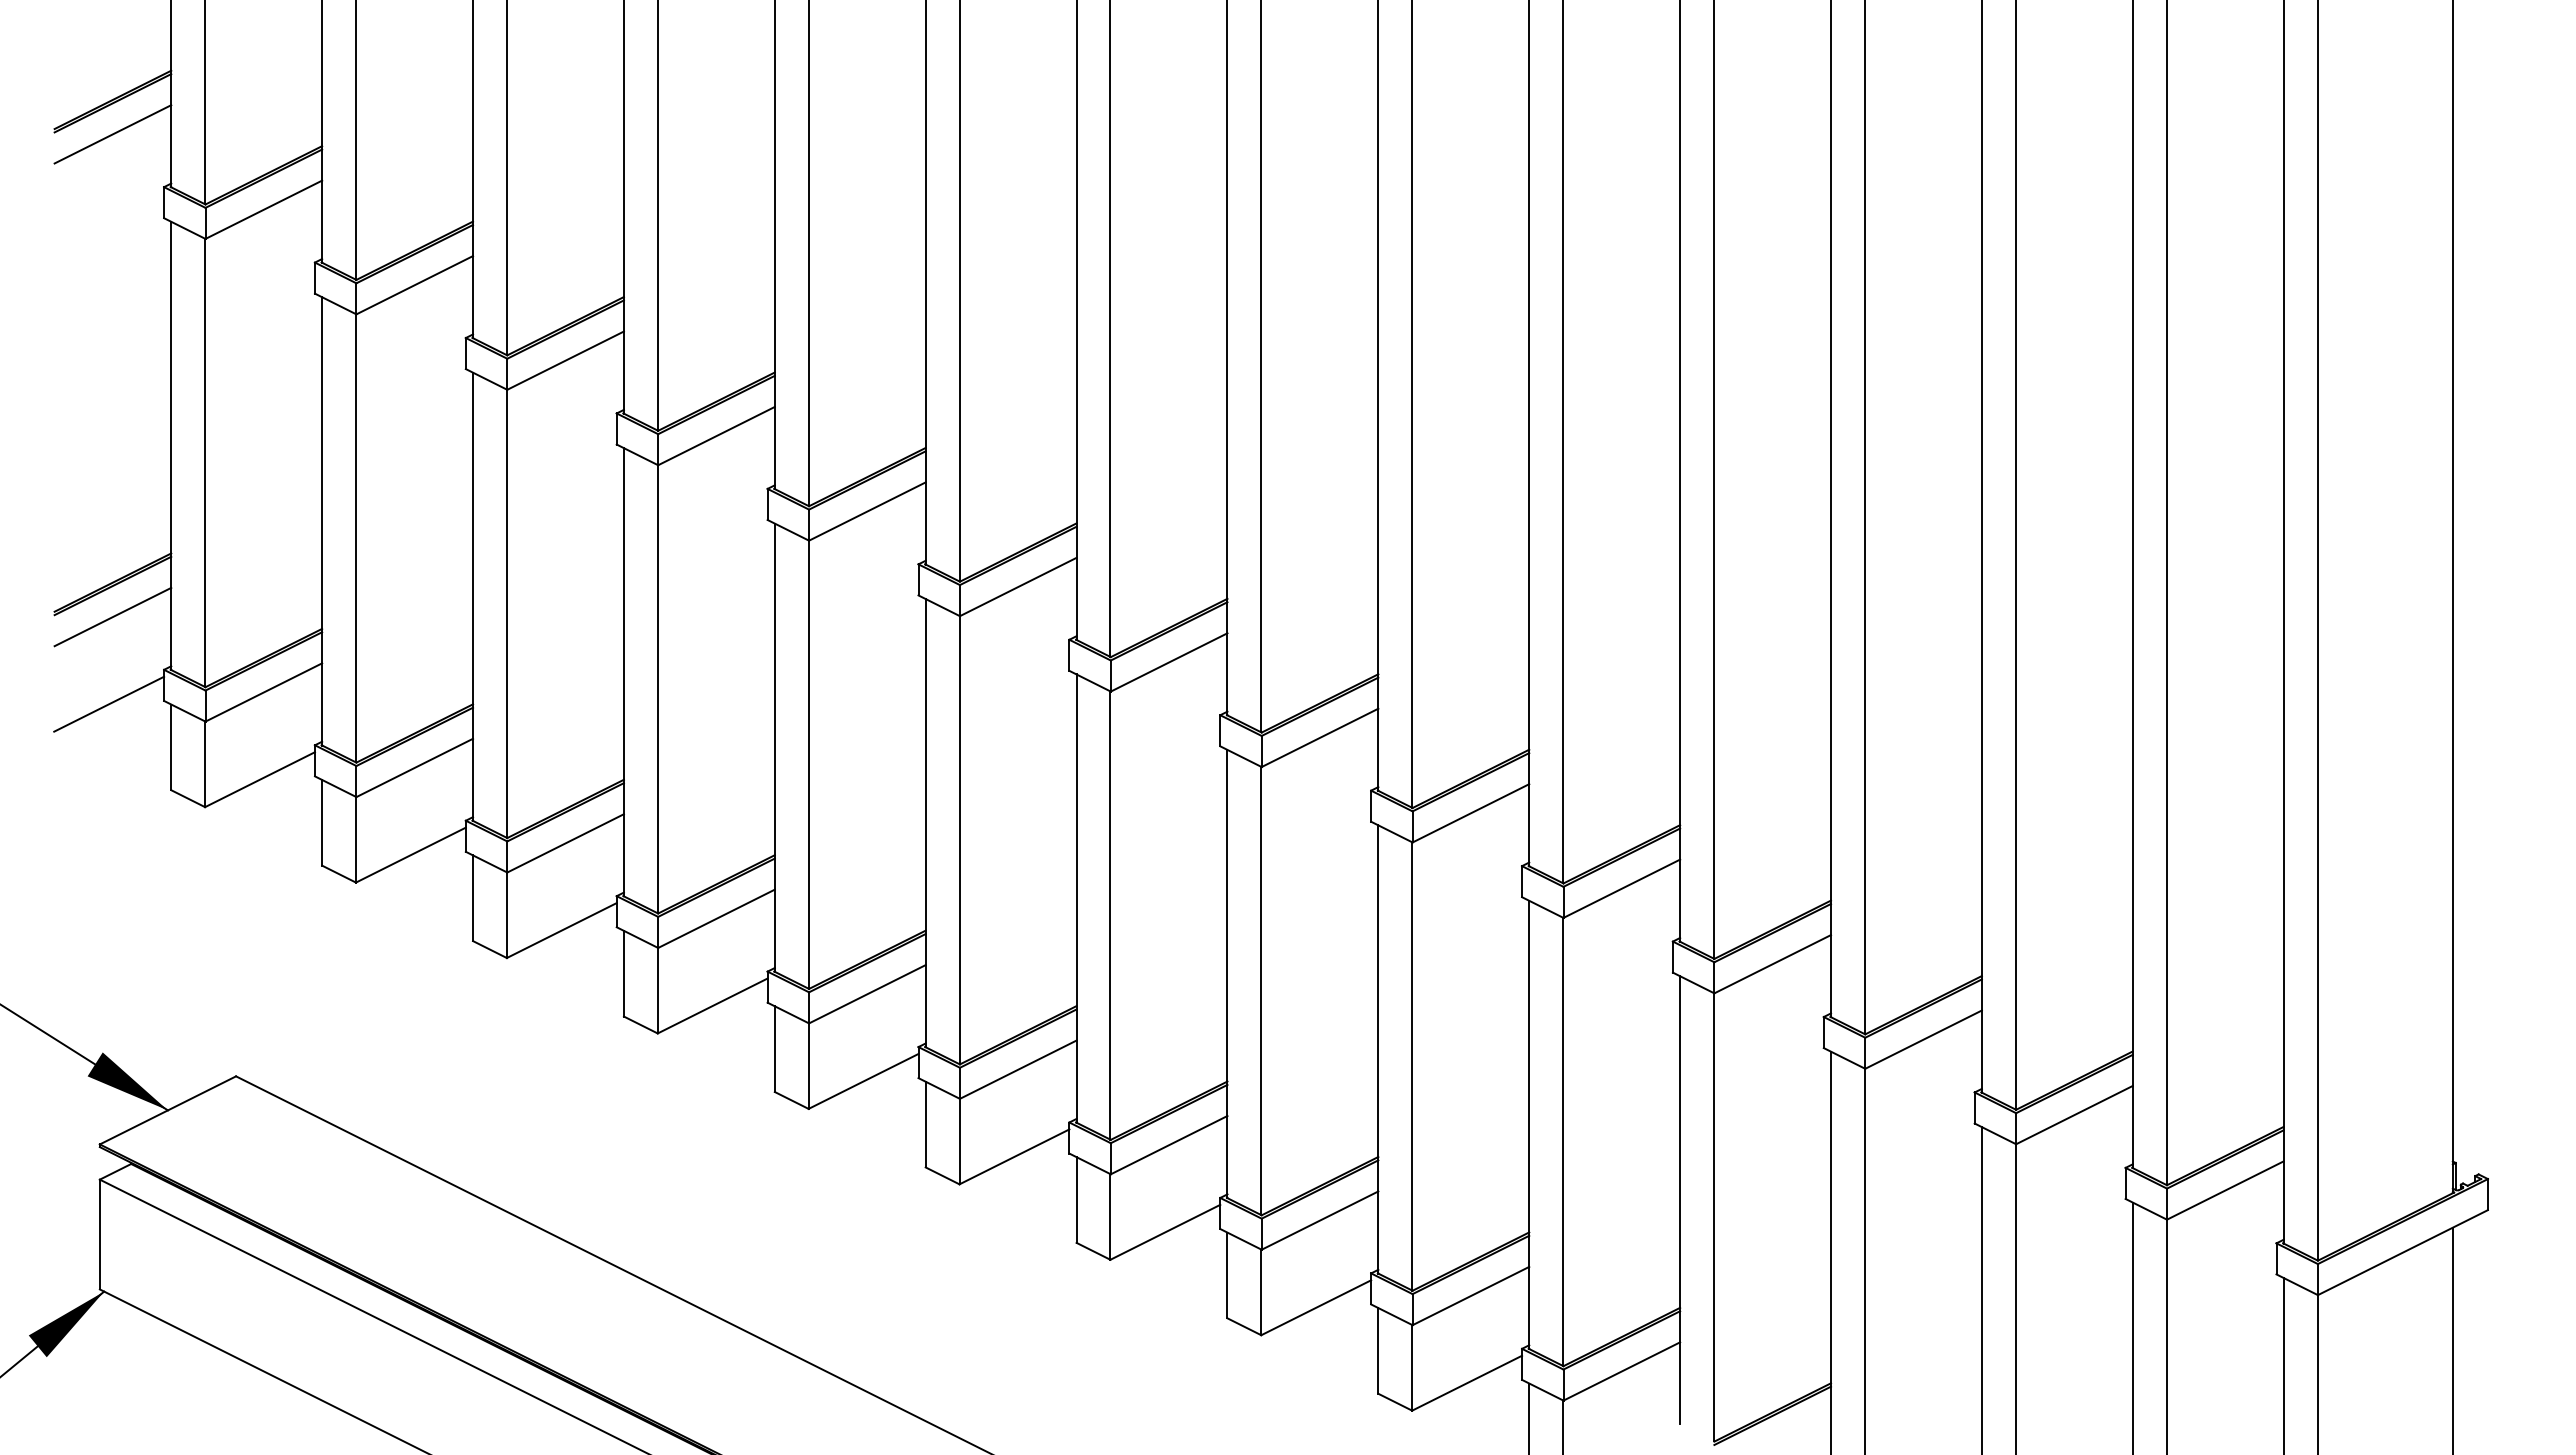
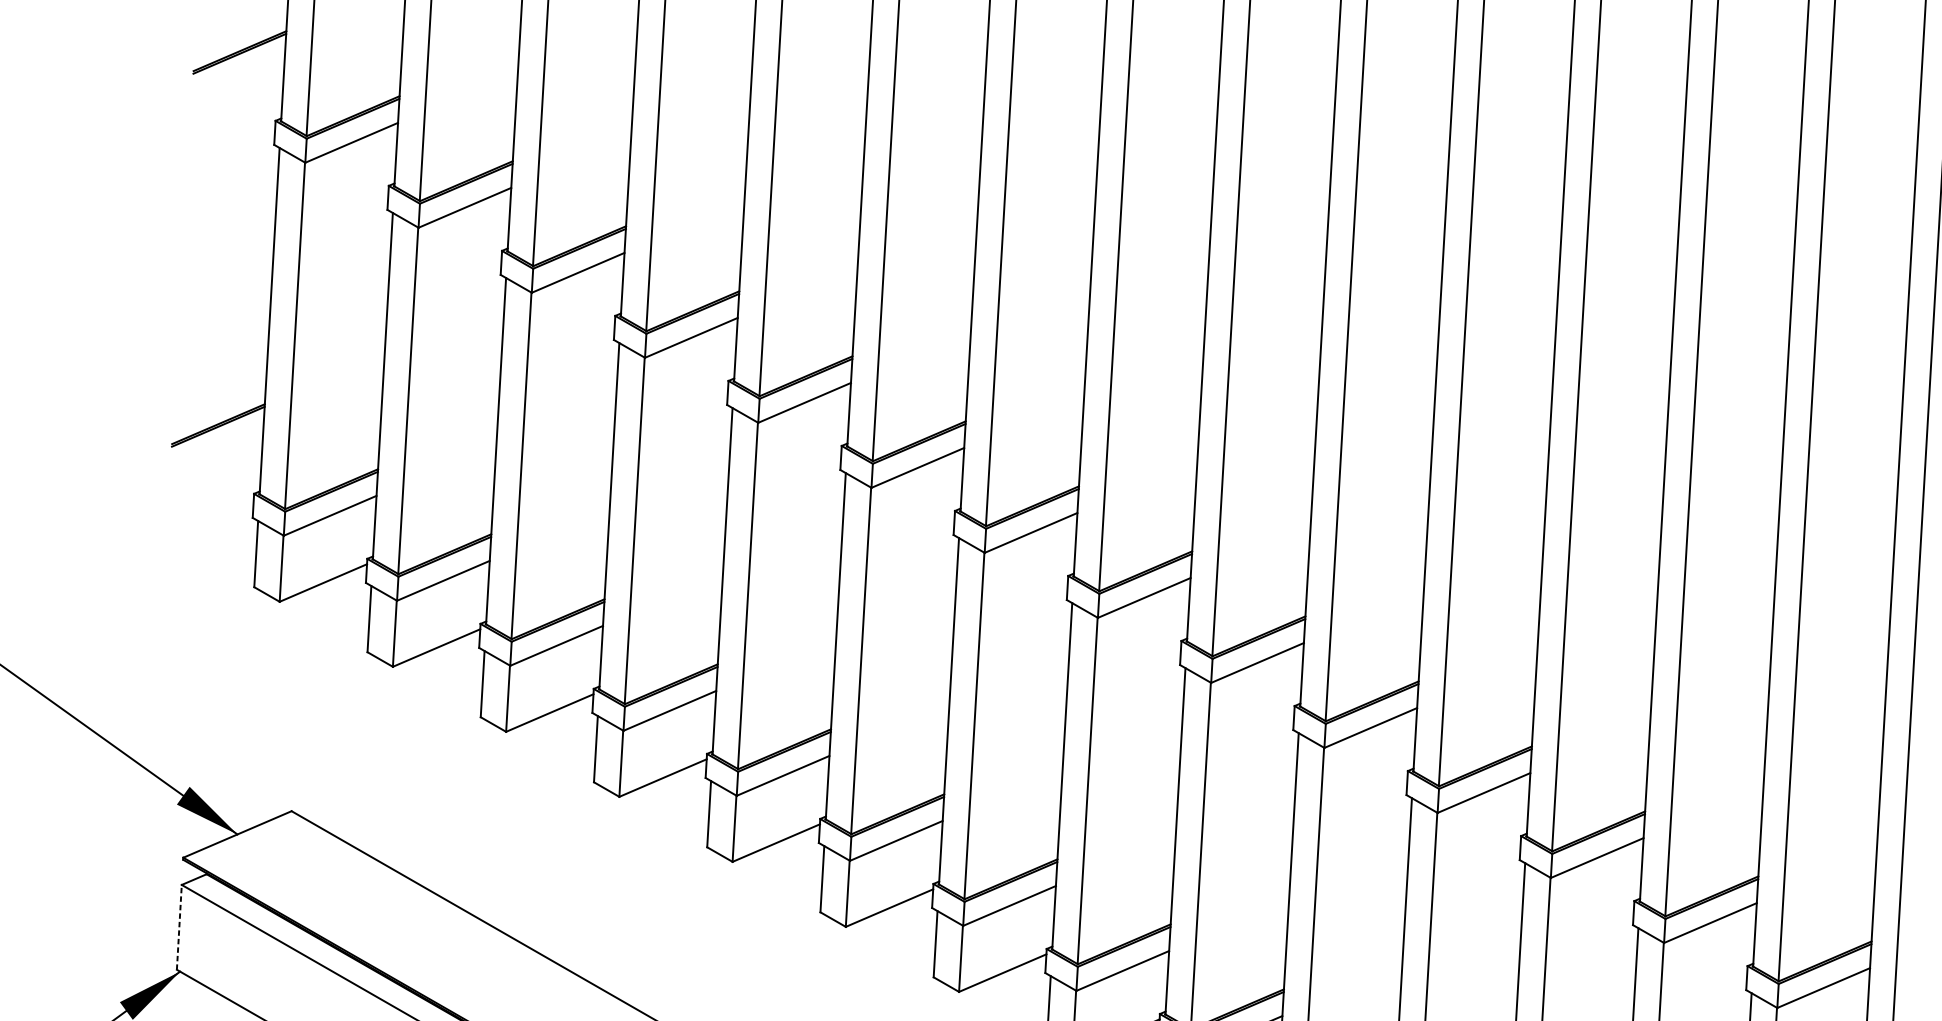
line: (112, 134) -> (238, 77), removed
line: (112, 616) -> (216, 450), removed
line: (109, 703) -> (210, 517), removed
line: (99, 1234) -> (179, 927), solid -> dashed

